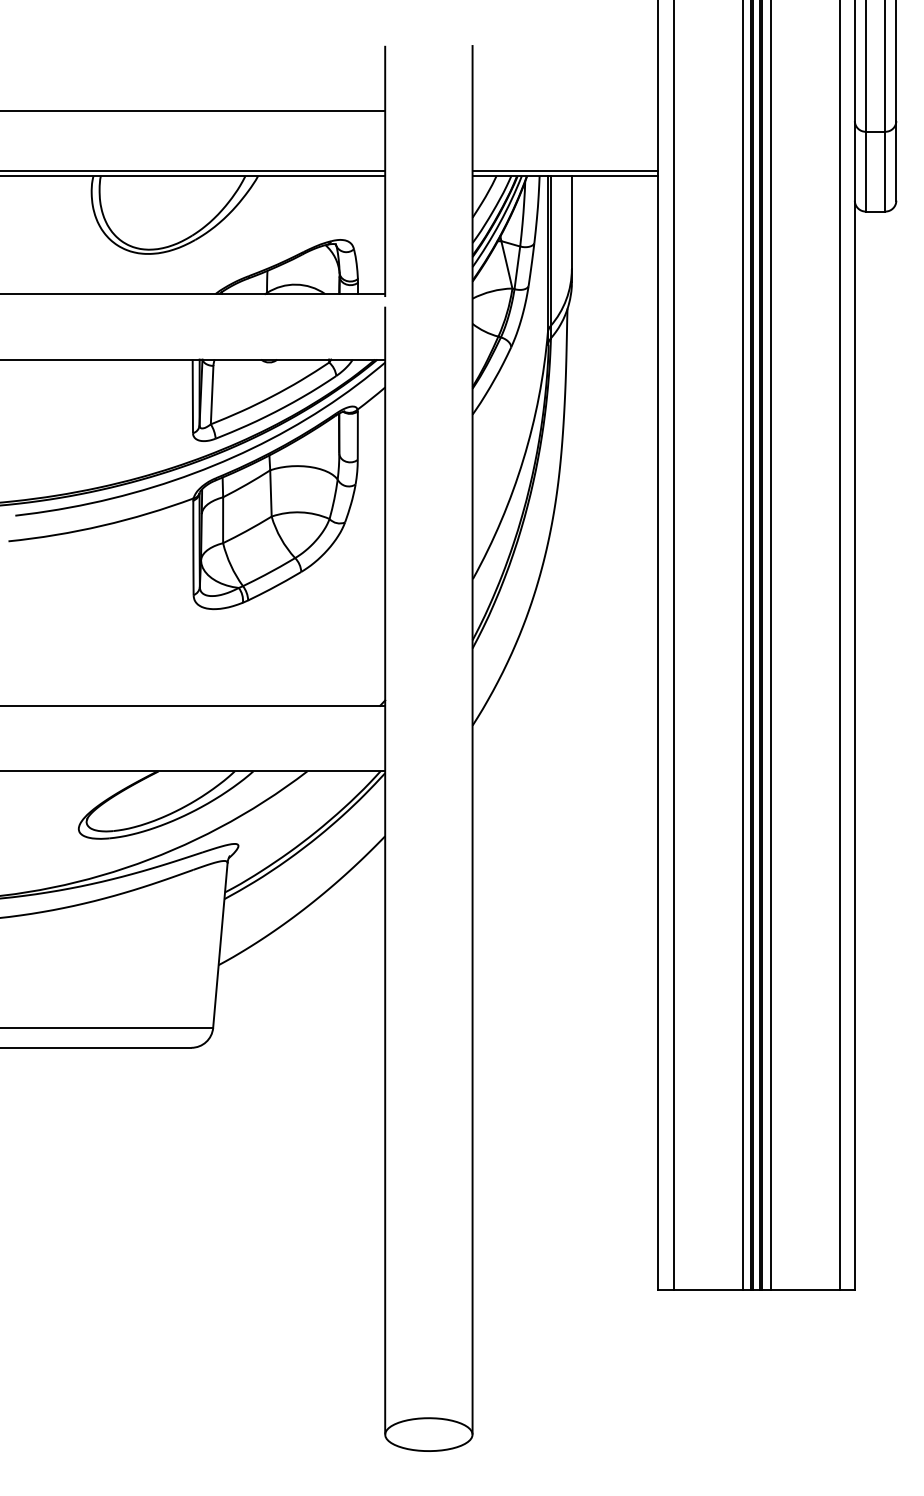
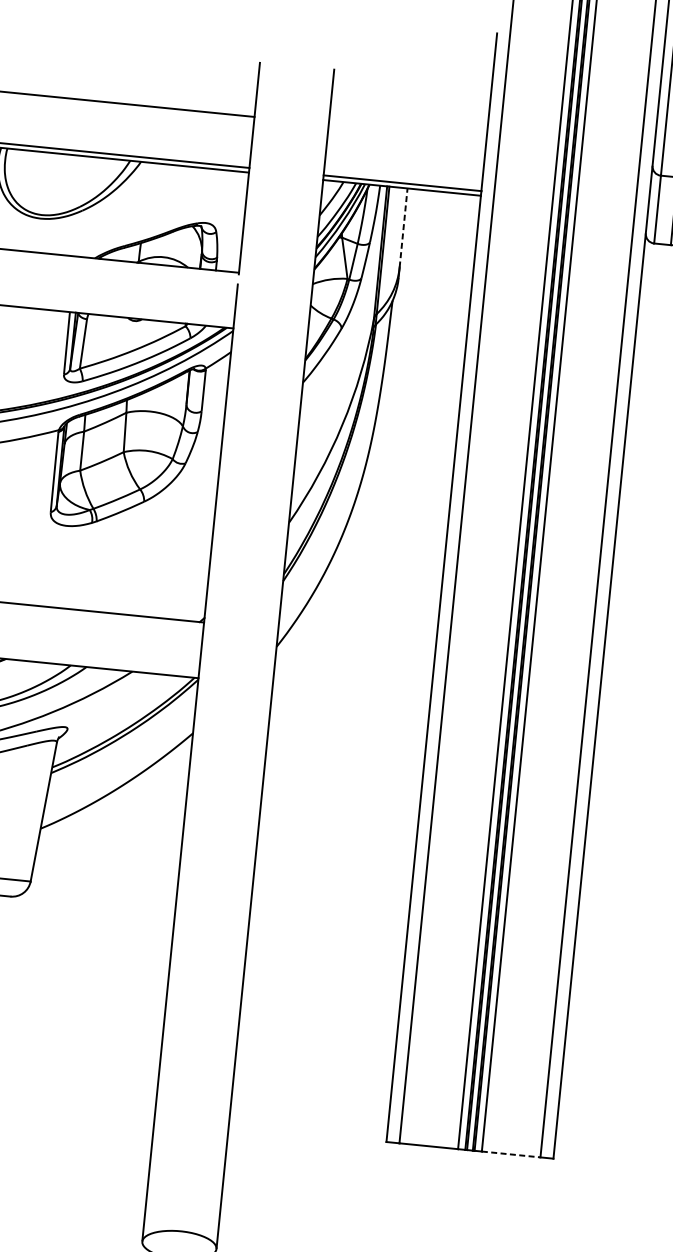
line: (571, 222) -> (403, 227), solid -> dashed
line: (805, 1290) -> (511, 1154), solid -> dashed

